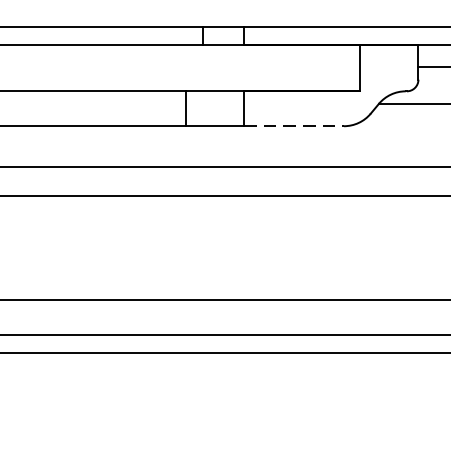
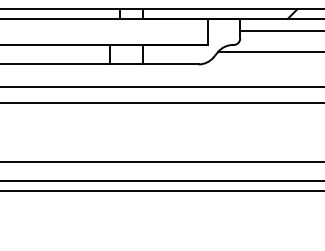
line: (293, 126) -> (170, 64), dashed -> solid

